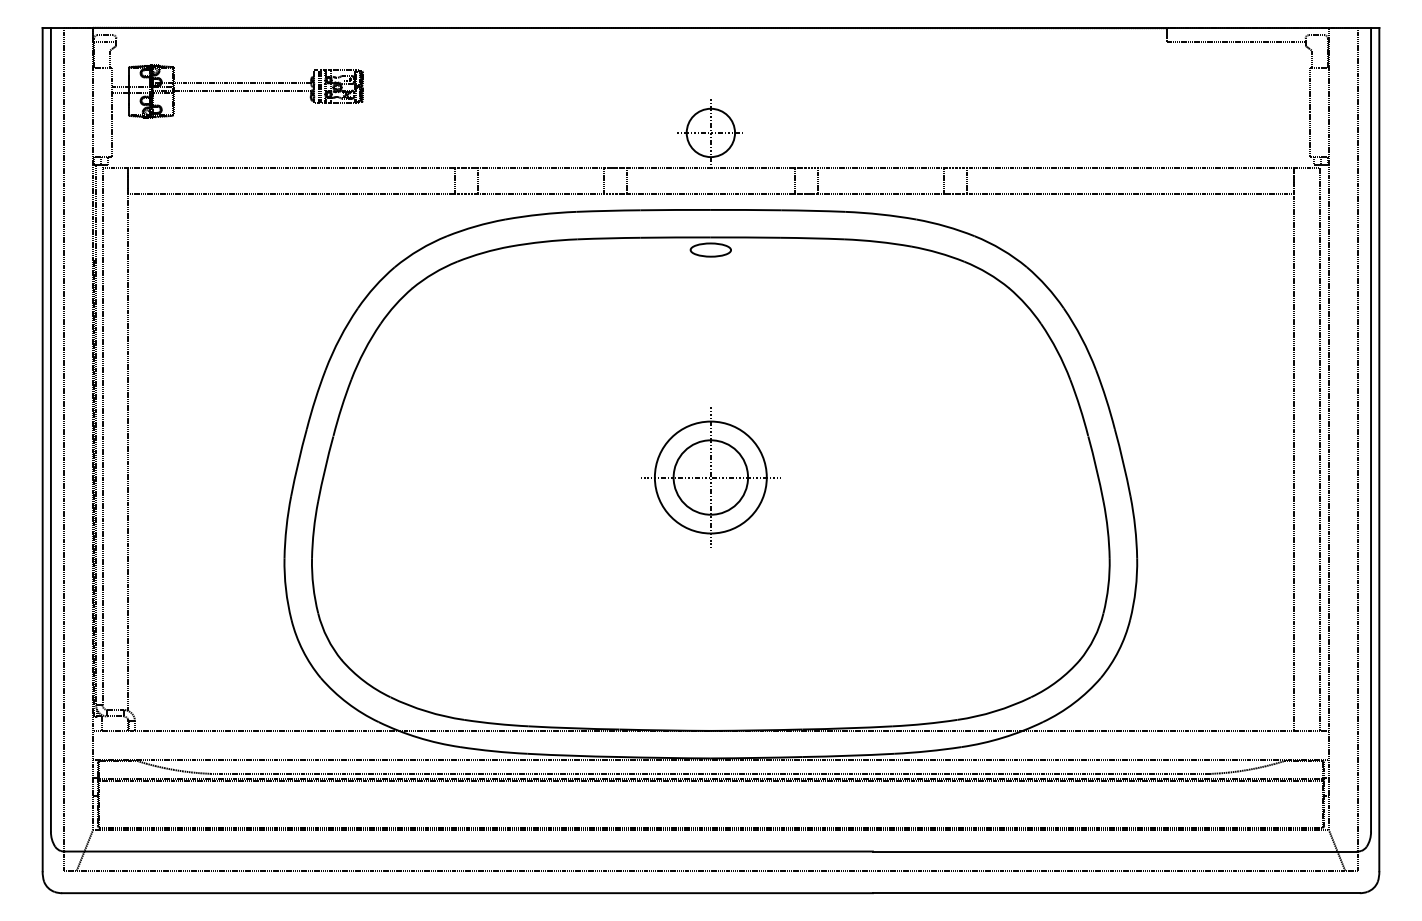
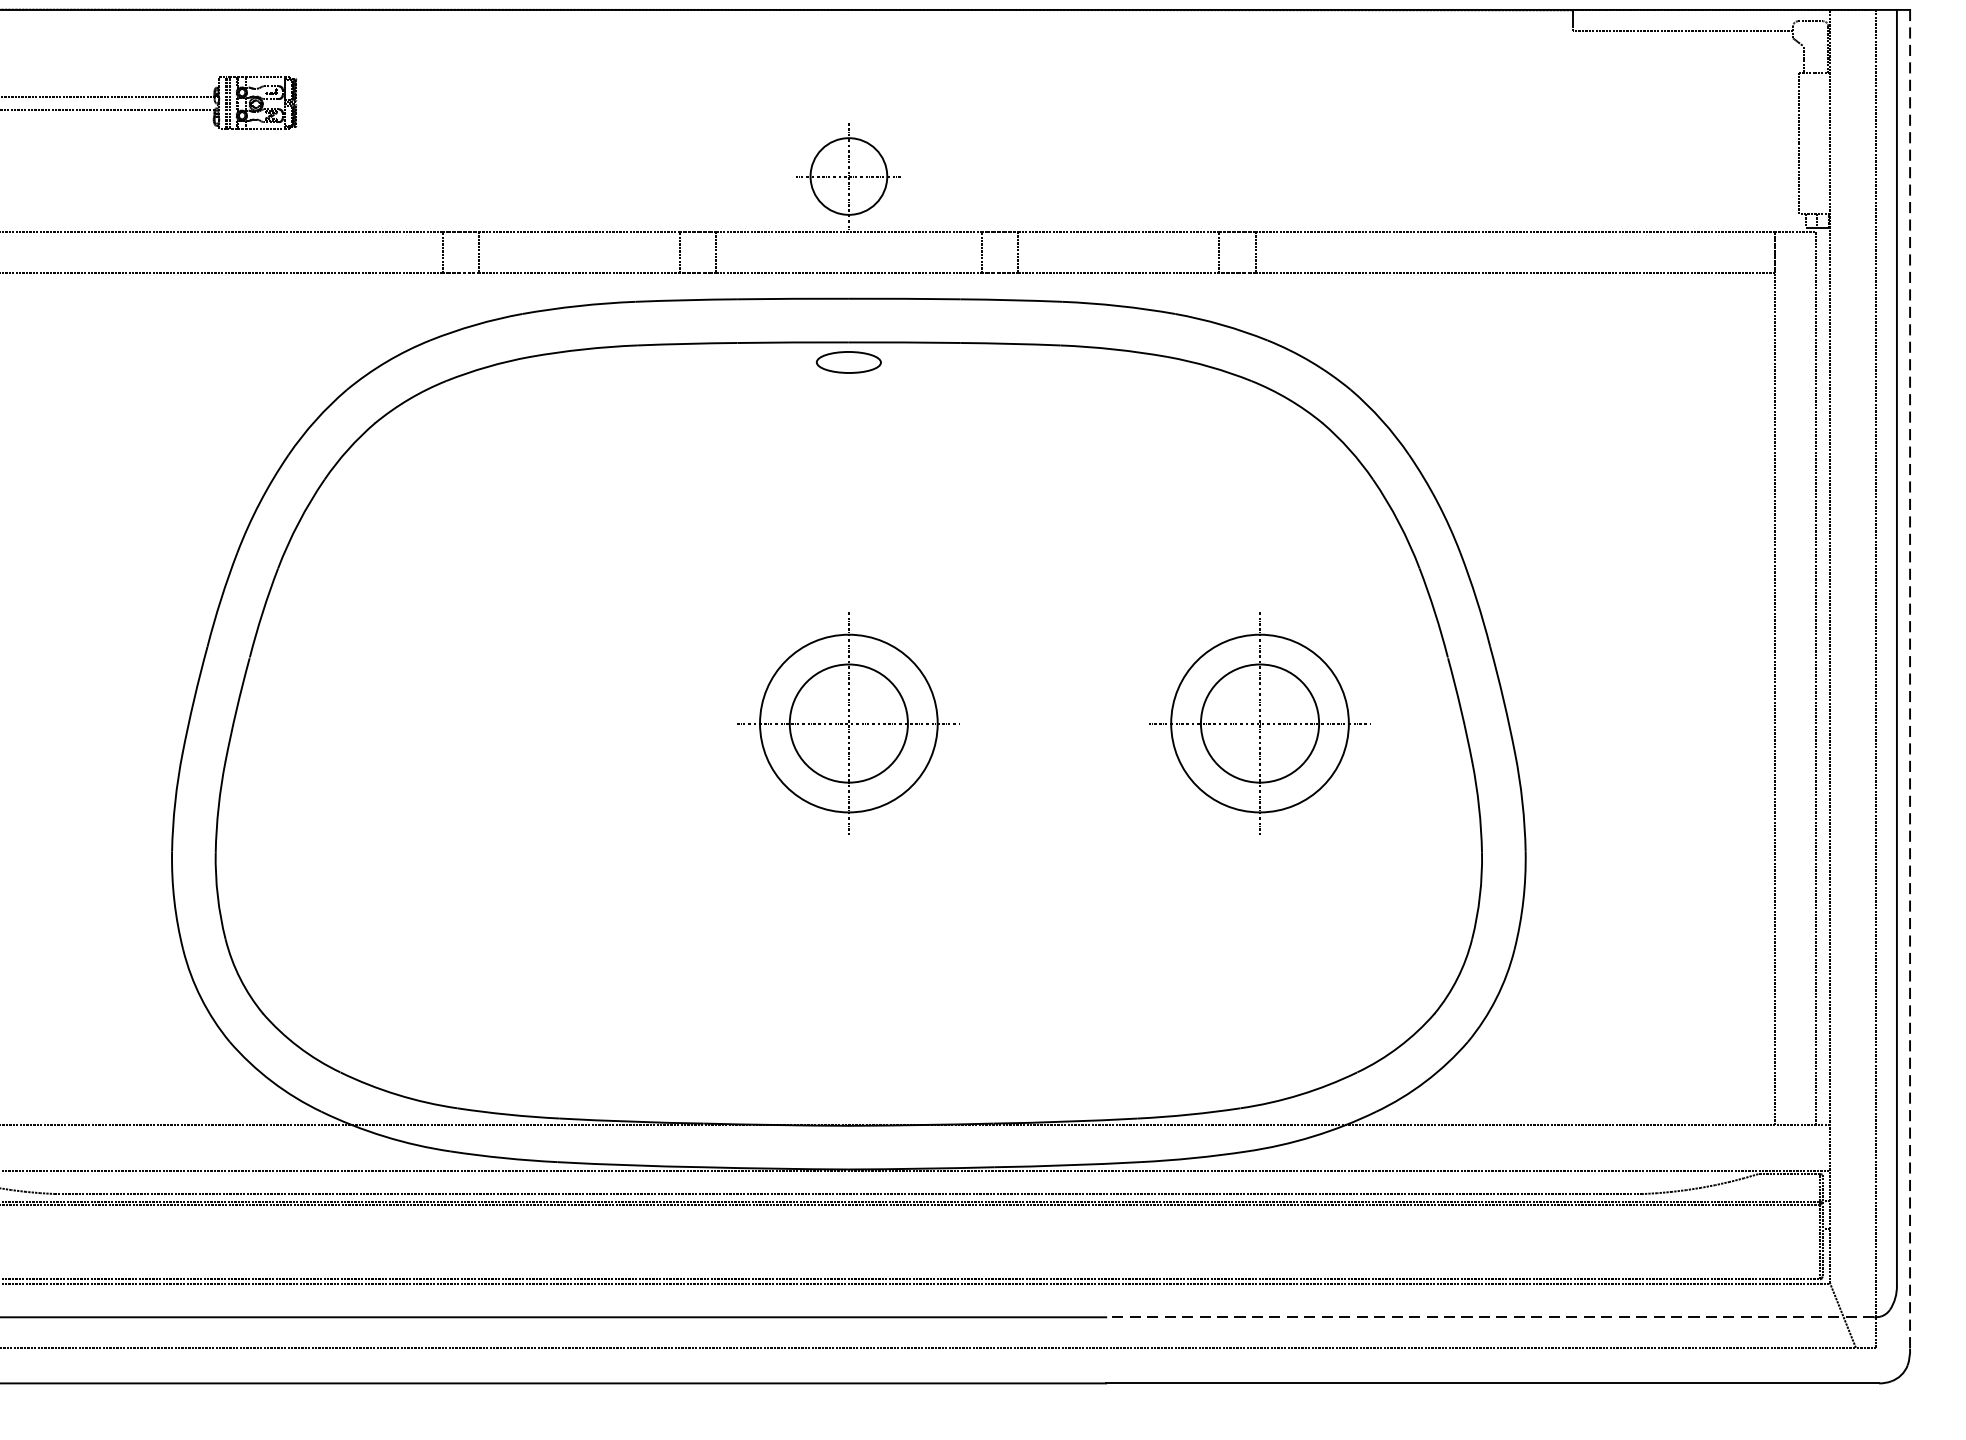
line: (1379, 449) -> (1910, 679), solid -> dashed
part: (969, 477) -> (1259, 723), added
line: (1114, 851) -> (1489, 1317), solid -> dashed

